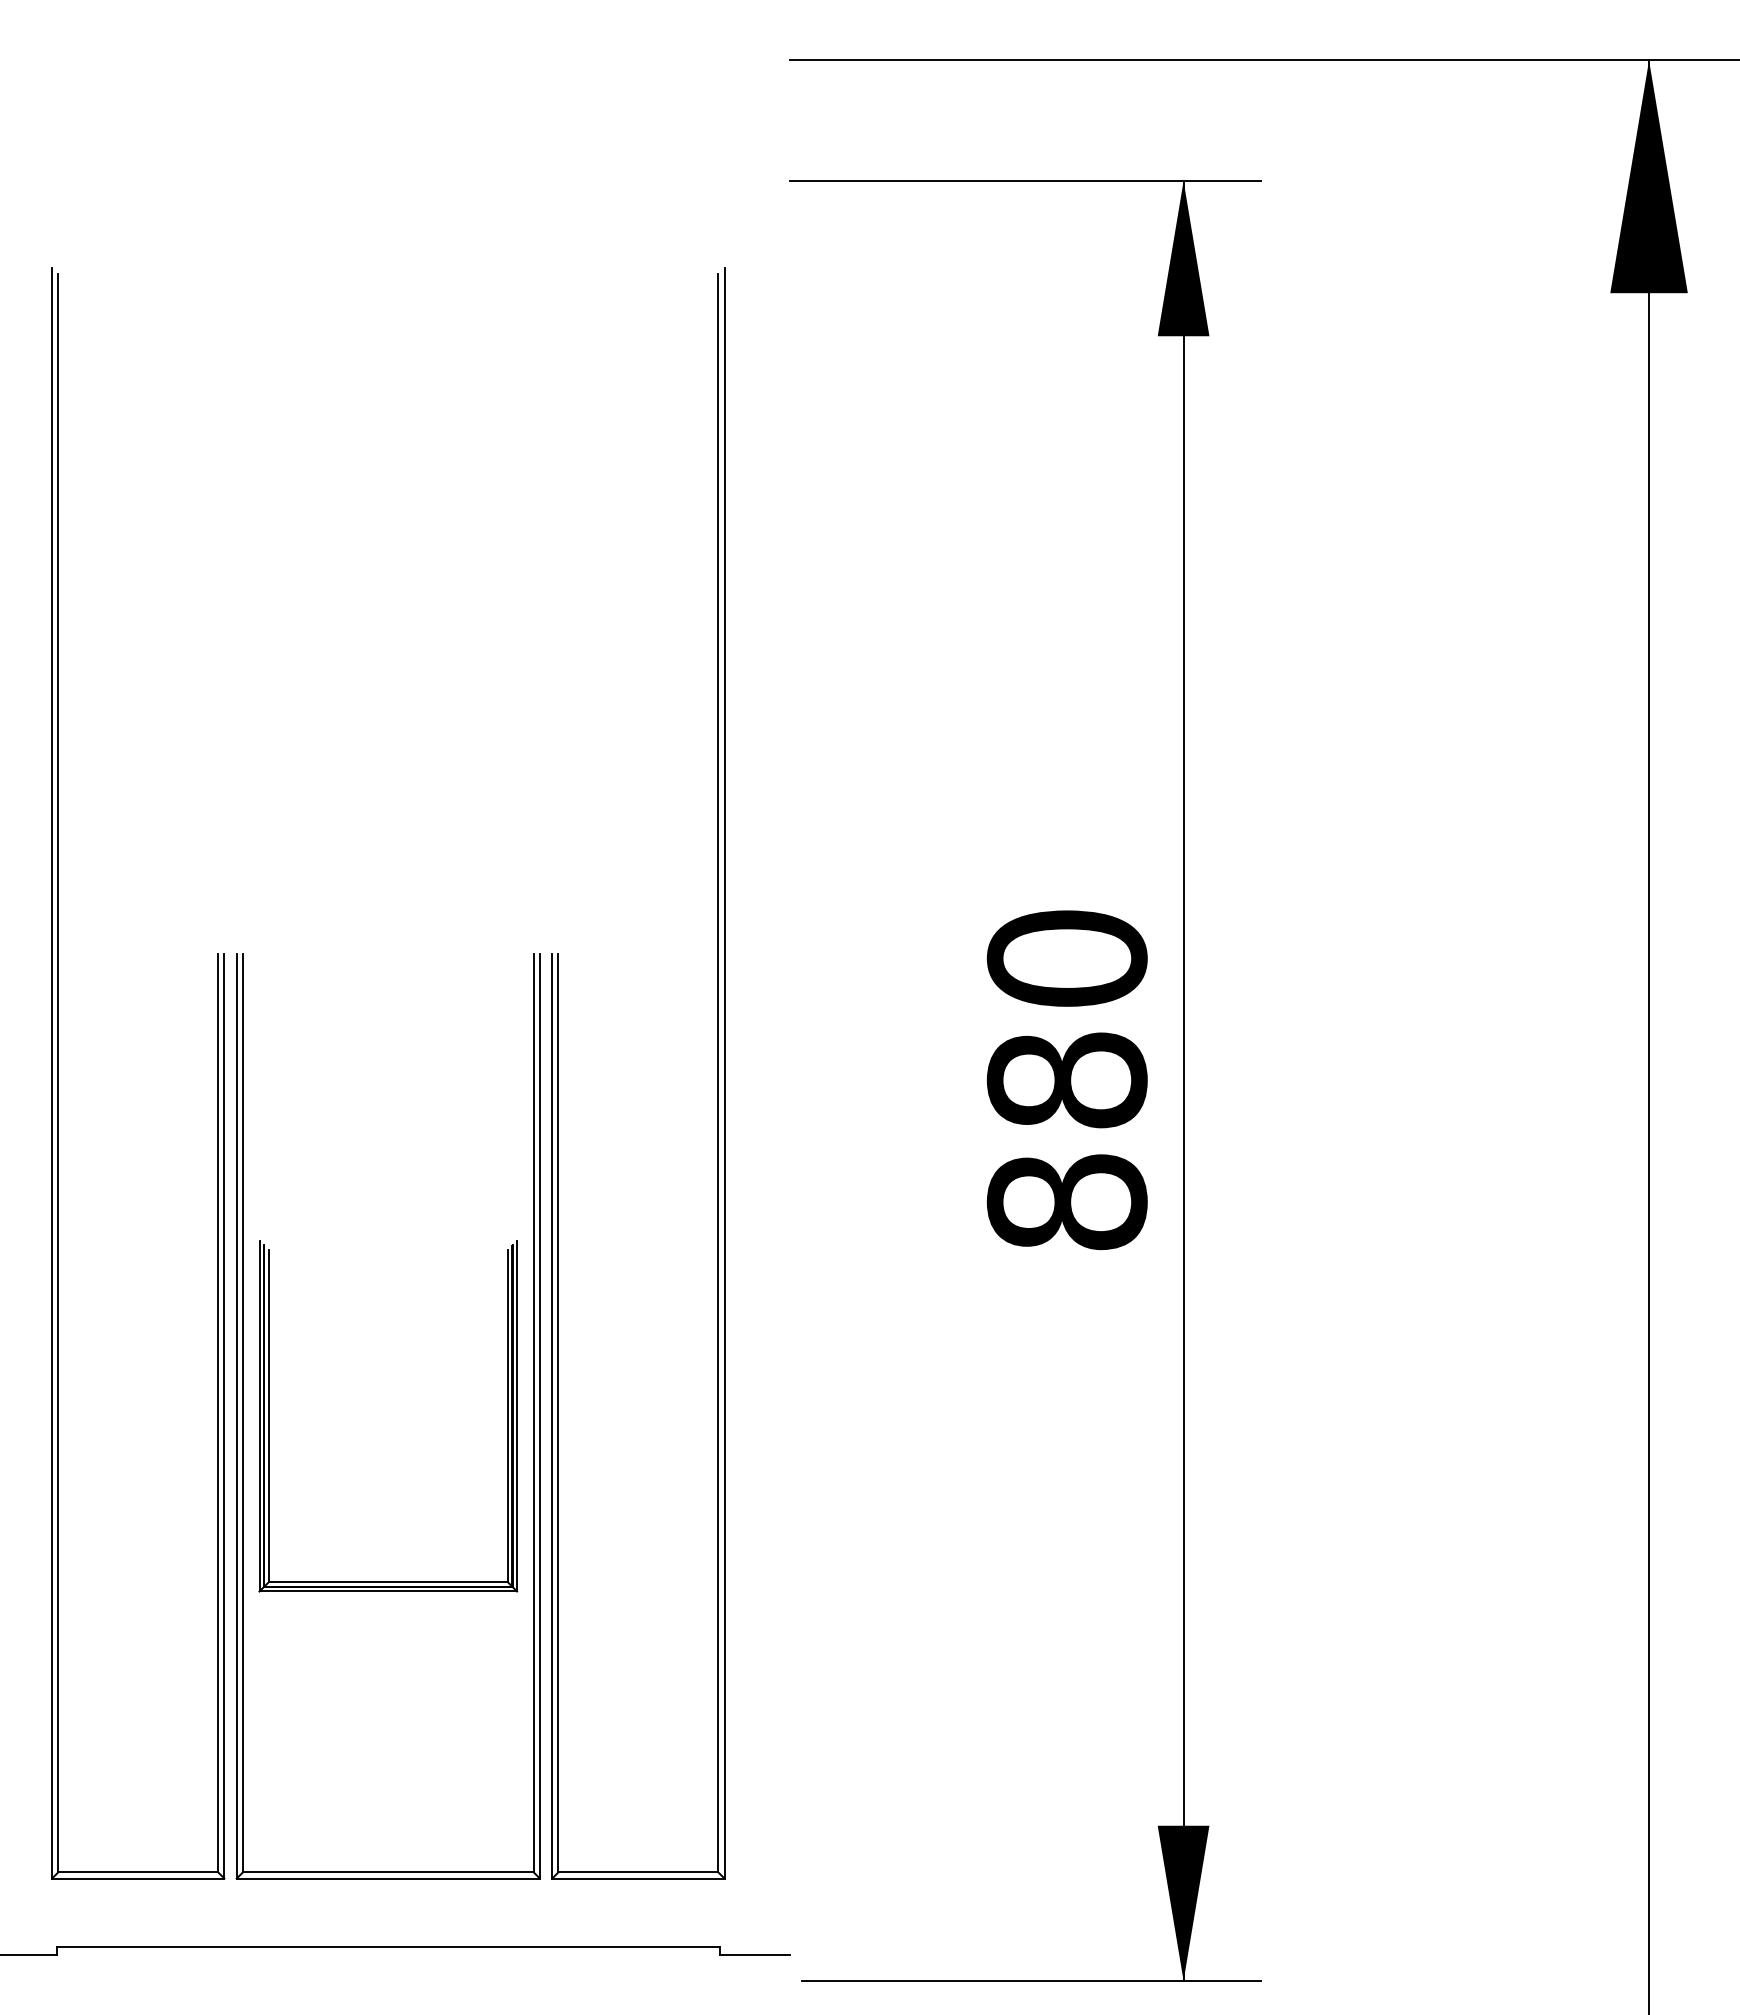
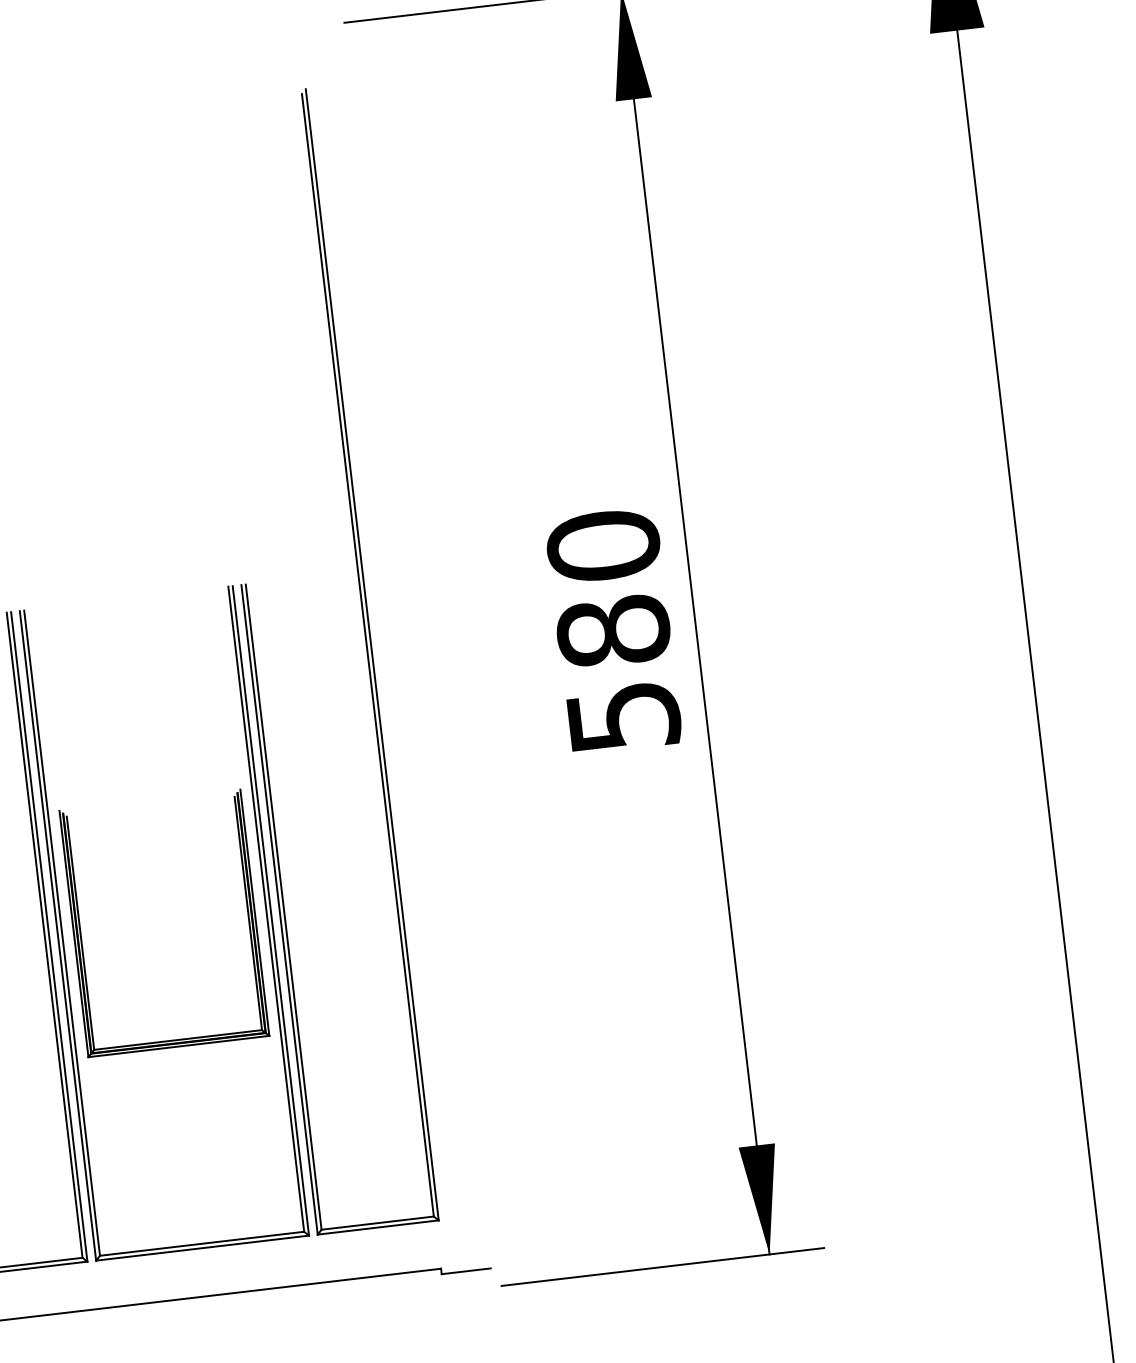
text: (1066, 1202) -> (623, 717), 880 -> 580

